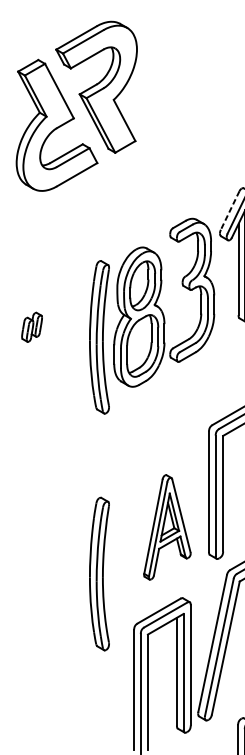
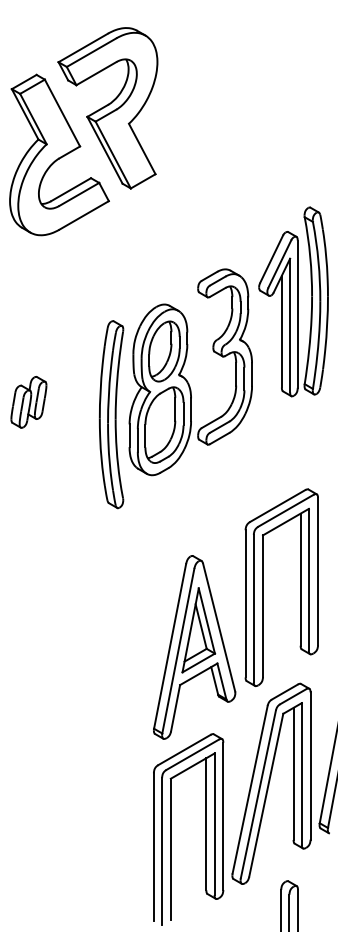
line: (230, 210) -> (271, 259), dashed -> solid
part: (31, 327) -> (28, 402), size x1.43
part: (167, 527) -> (194, 647), size x1.43
part: (99, 573) -> (111, 704), removed

